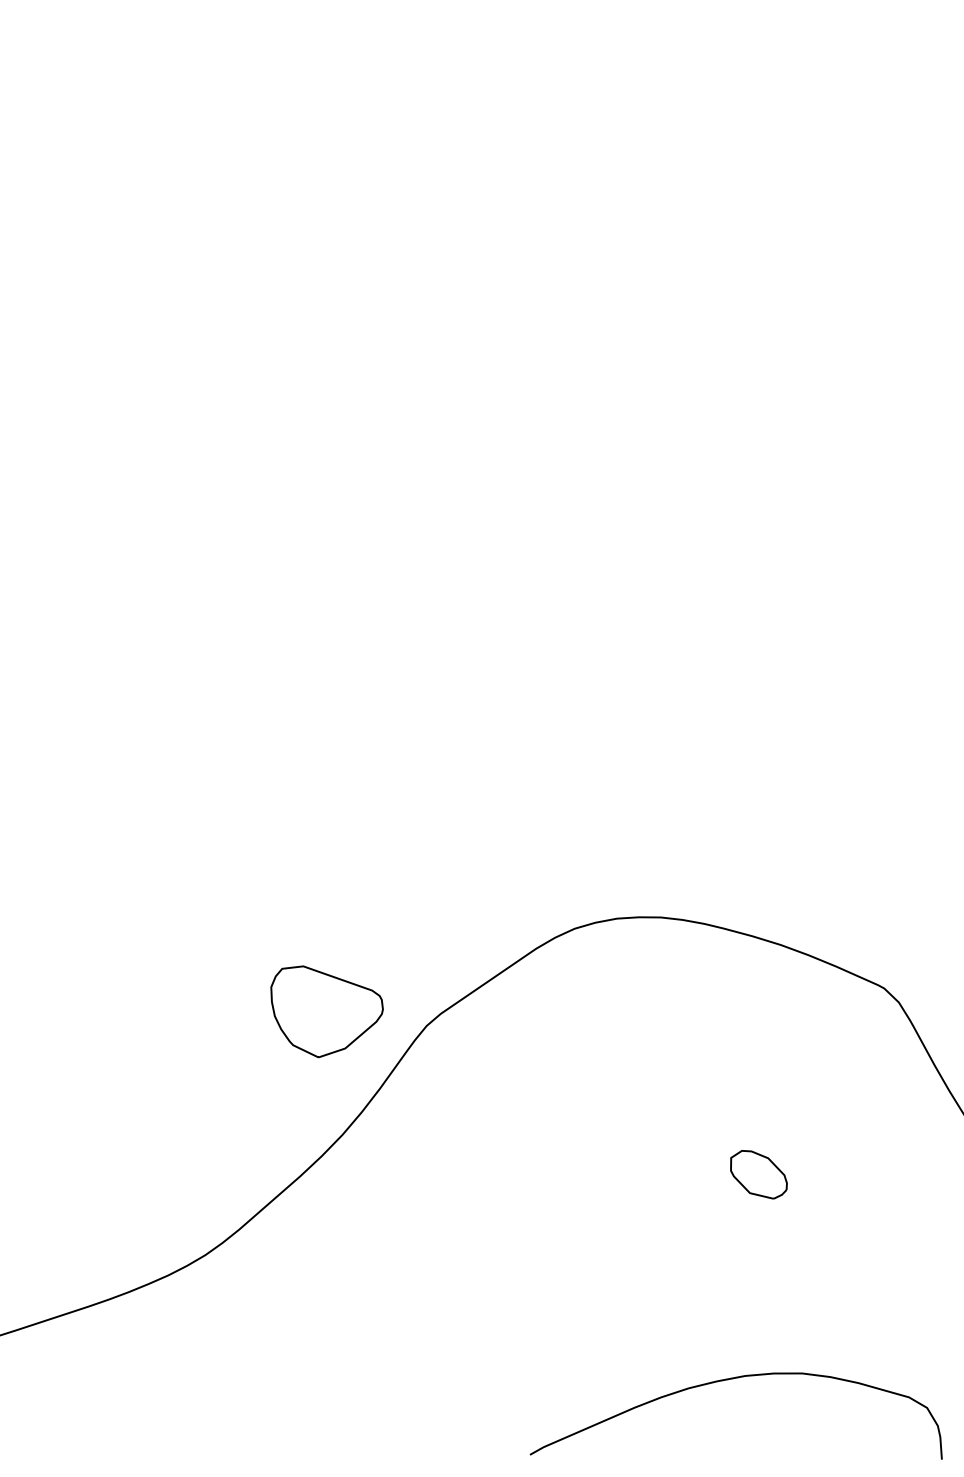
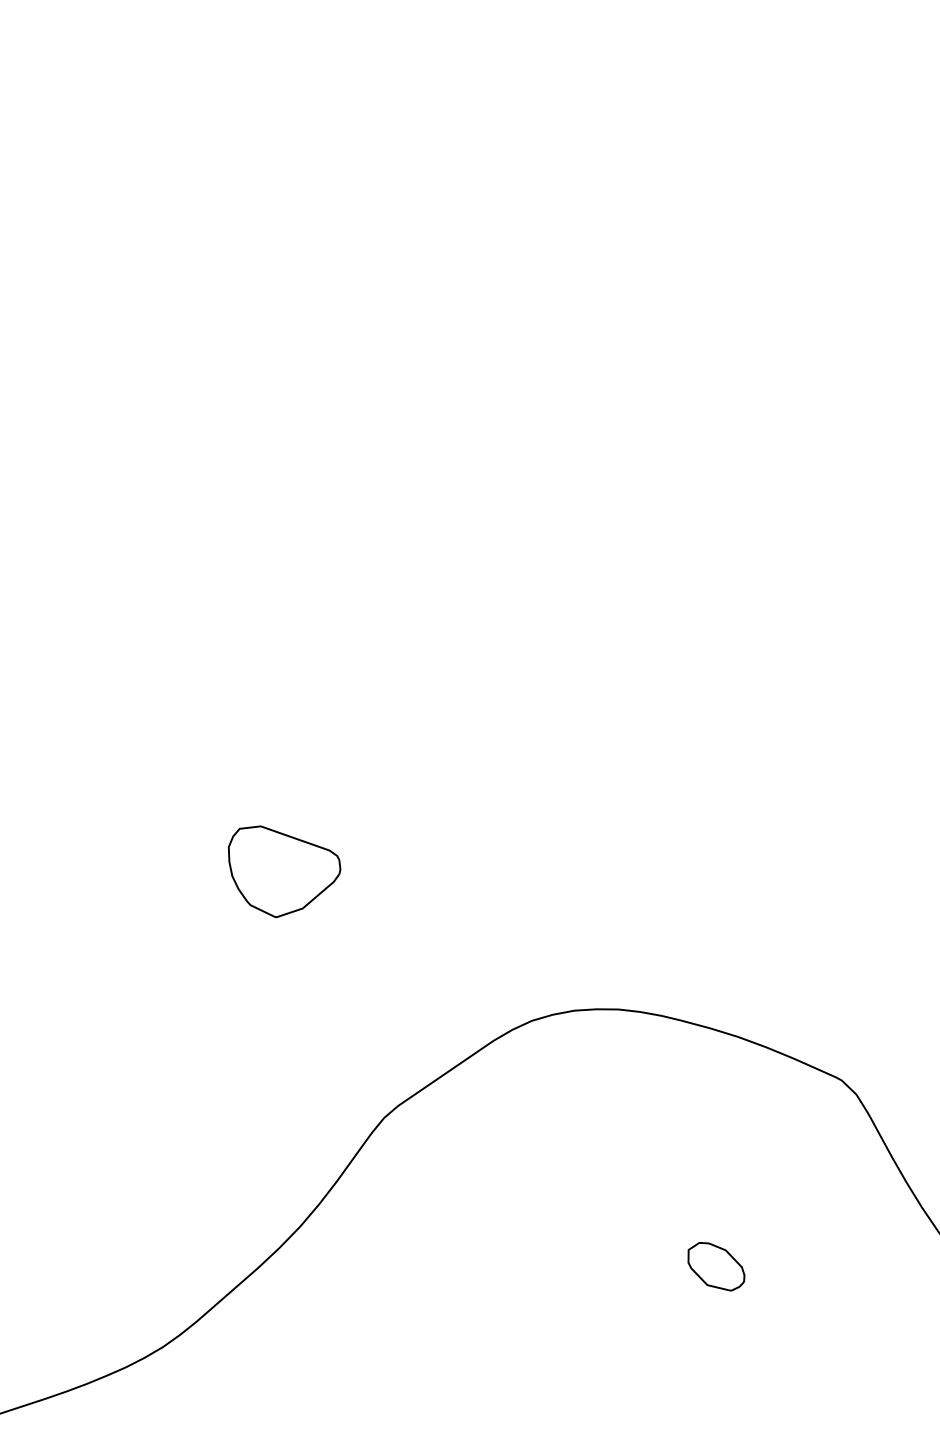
part: (326, 1011) -> (283, 871), moved

